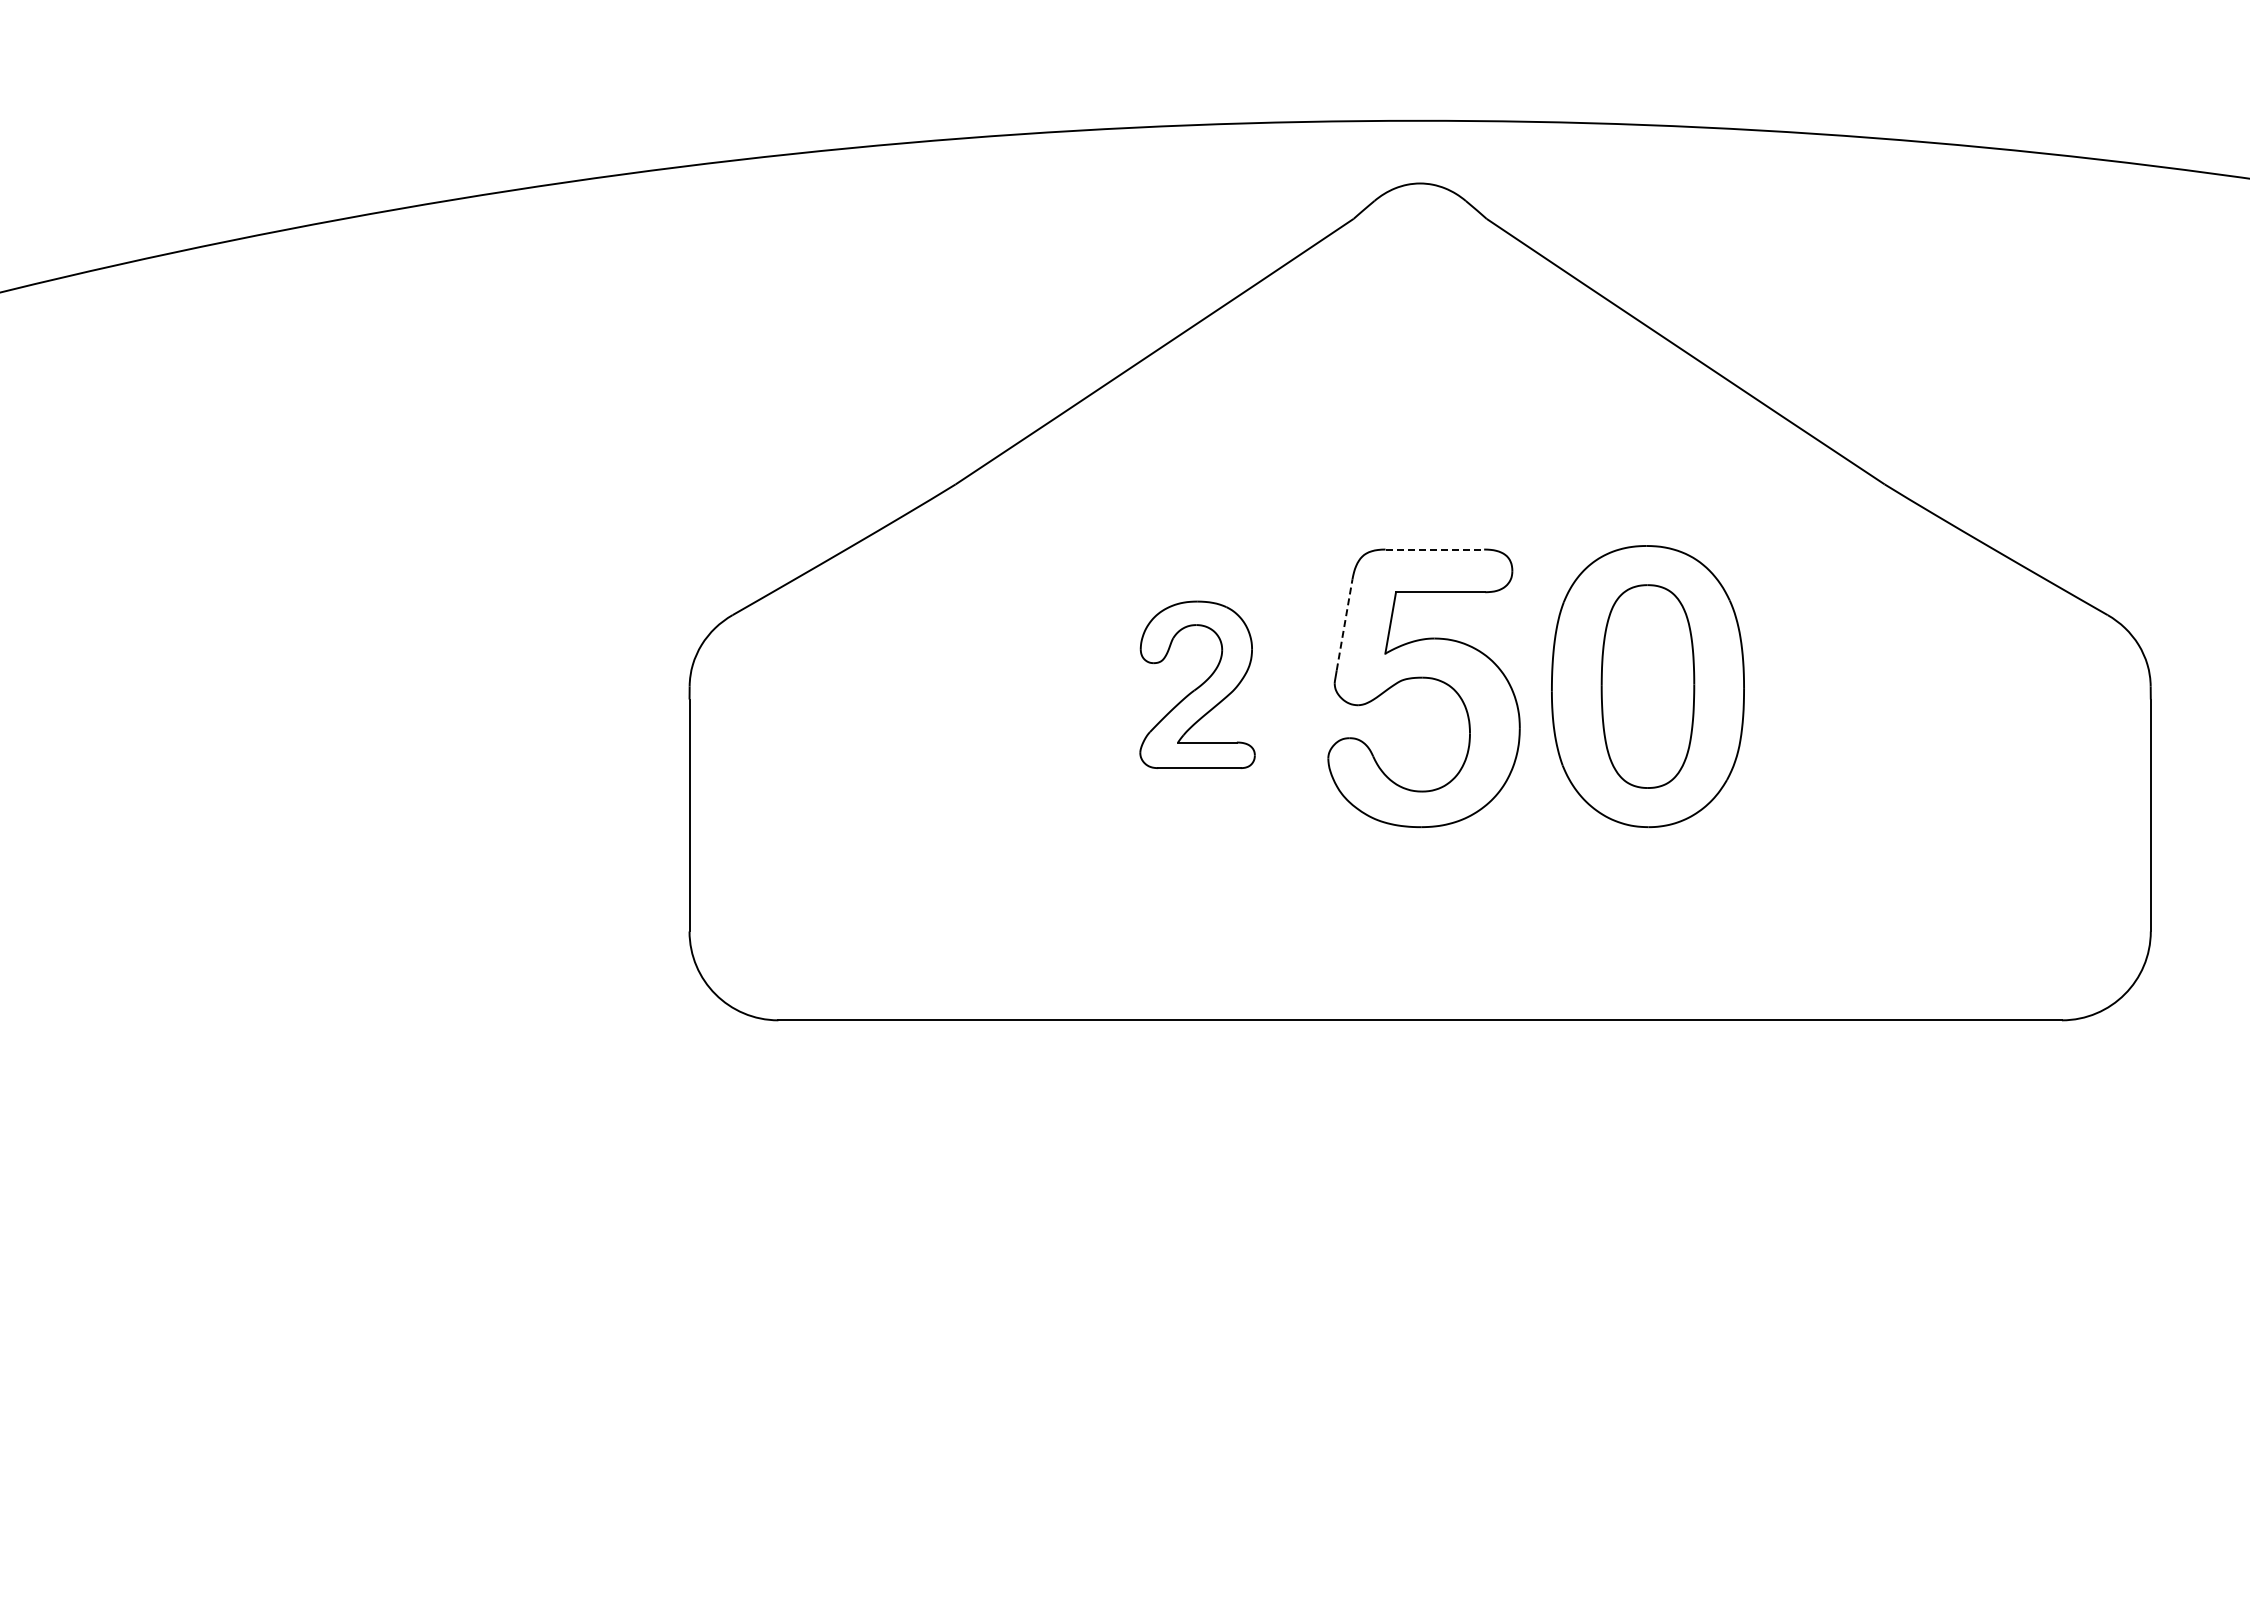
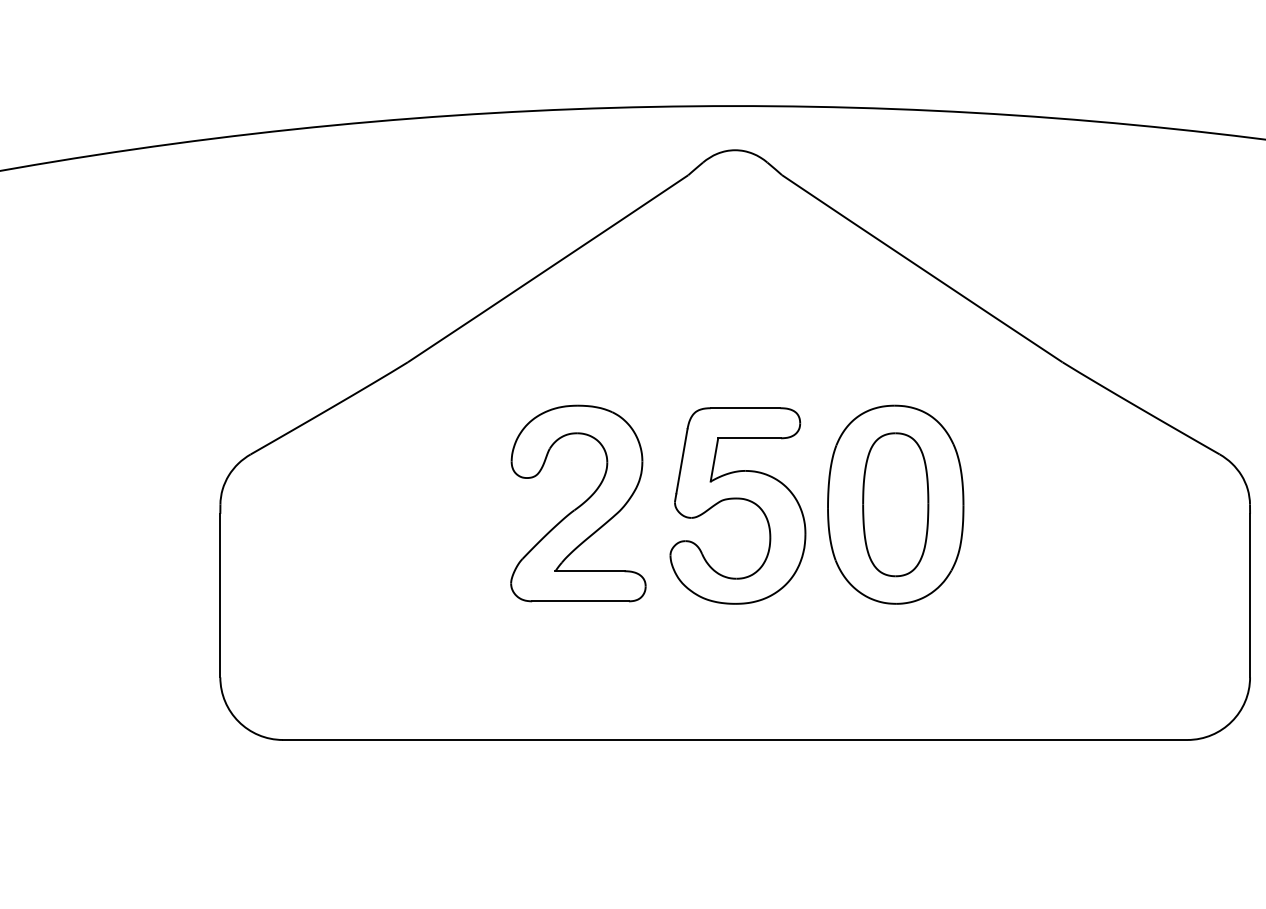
line: (1435, 549) -> (746, 408), dashed -> solid
line: (1344, 624) -> (681, 461), dashed -> solid
part: (1197, 684) -> (578, 503), size x1.67

